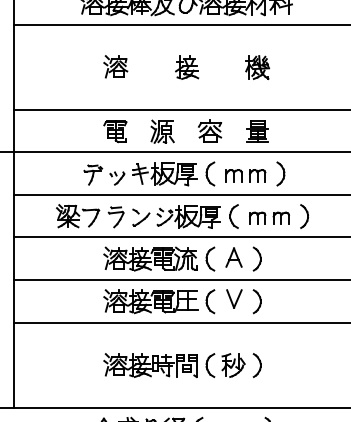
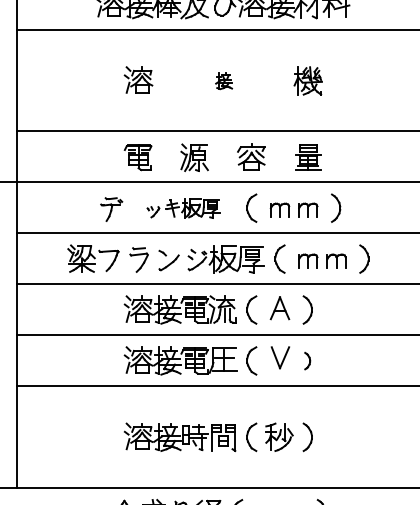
part: (187, 67) -> (224, 80), size x0.6
part: (153, 174) -> (183, 208), size x0.7
part: (256, 301) -> (306, 360), size x0.6

